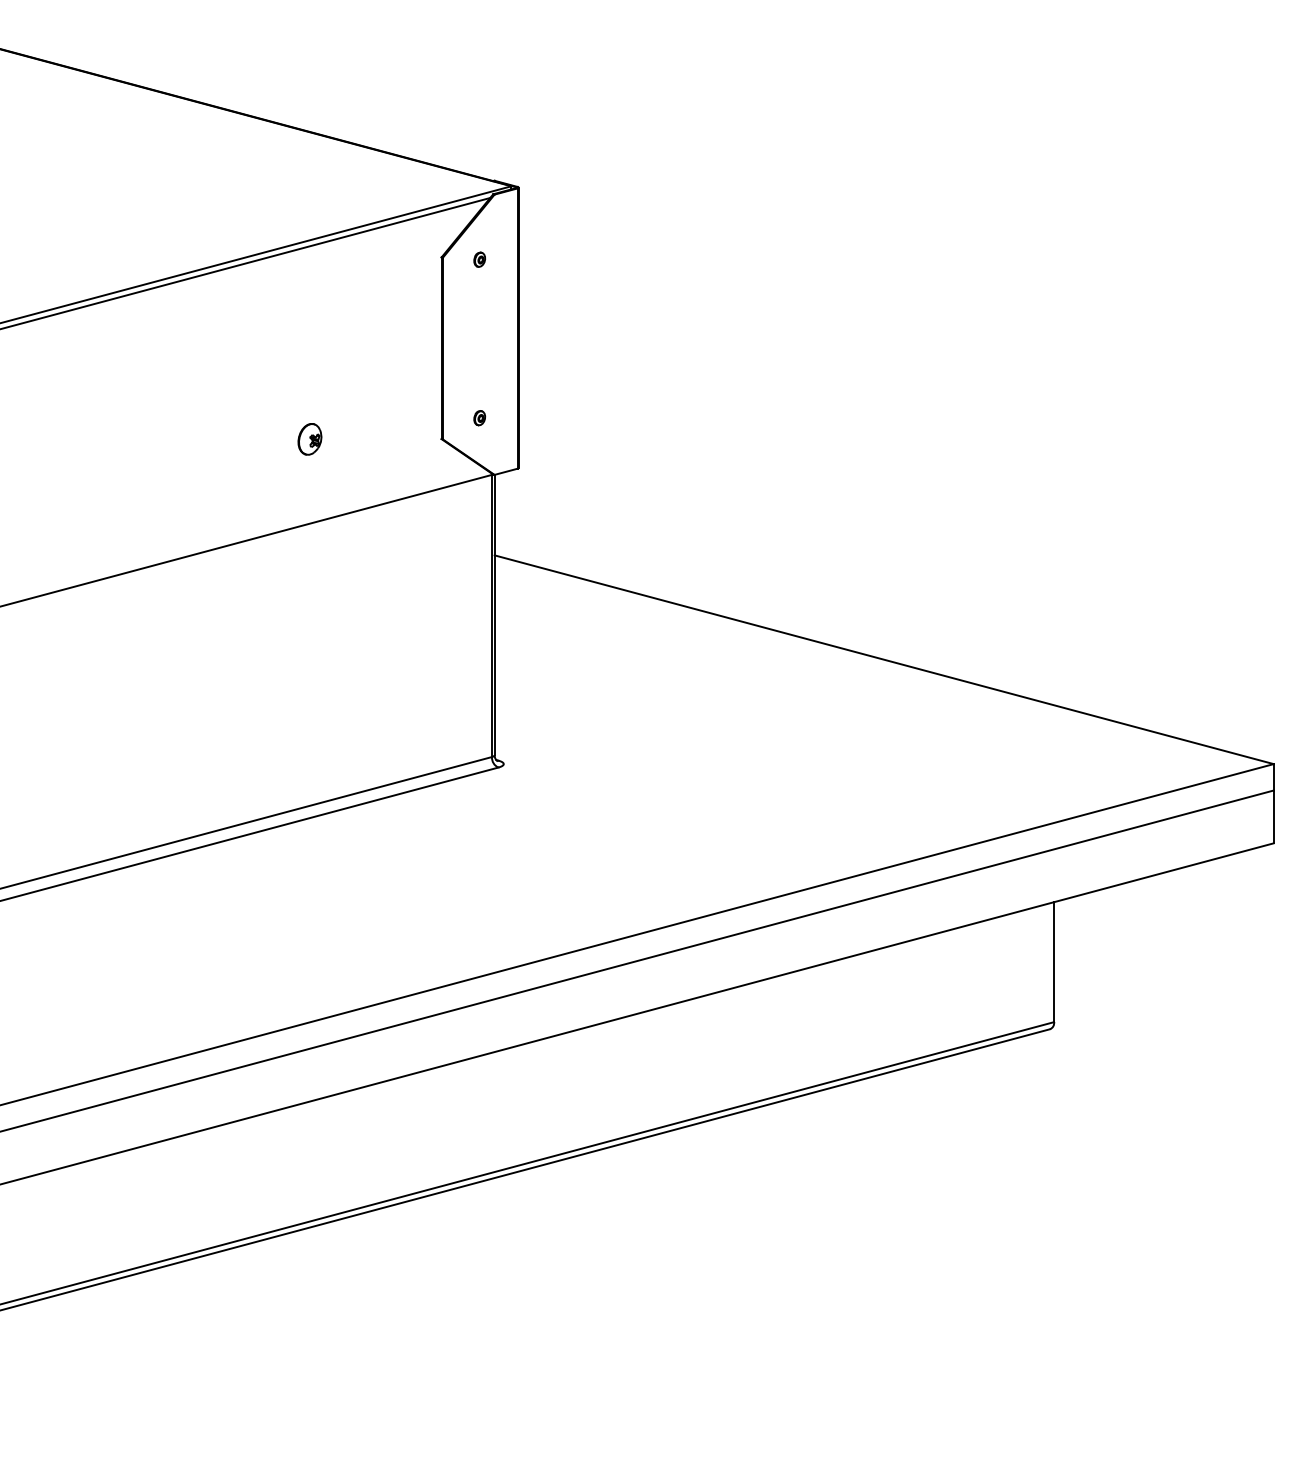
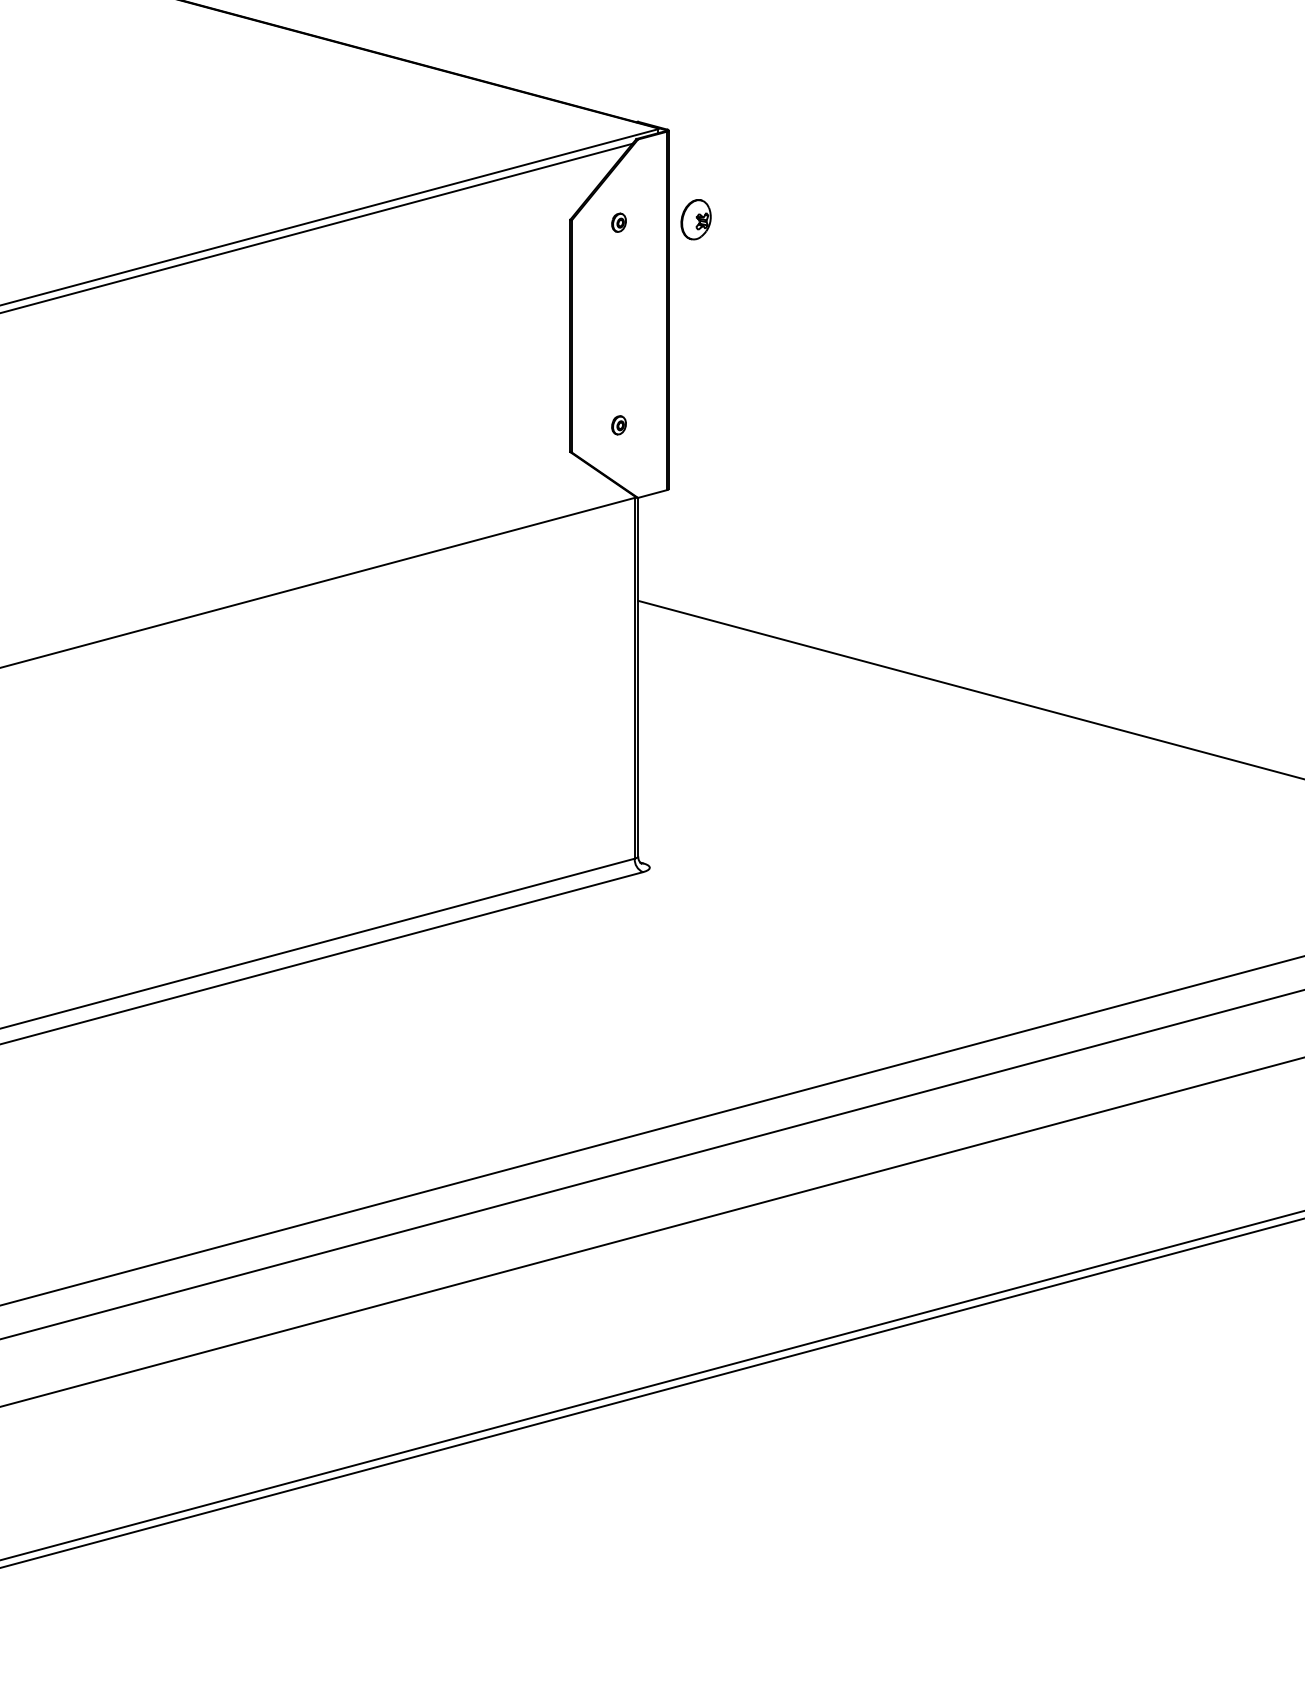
part: (309, 439) -> (695, 219), moved

